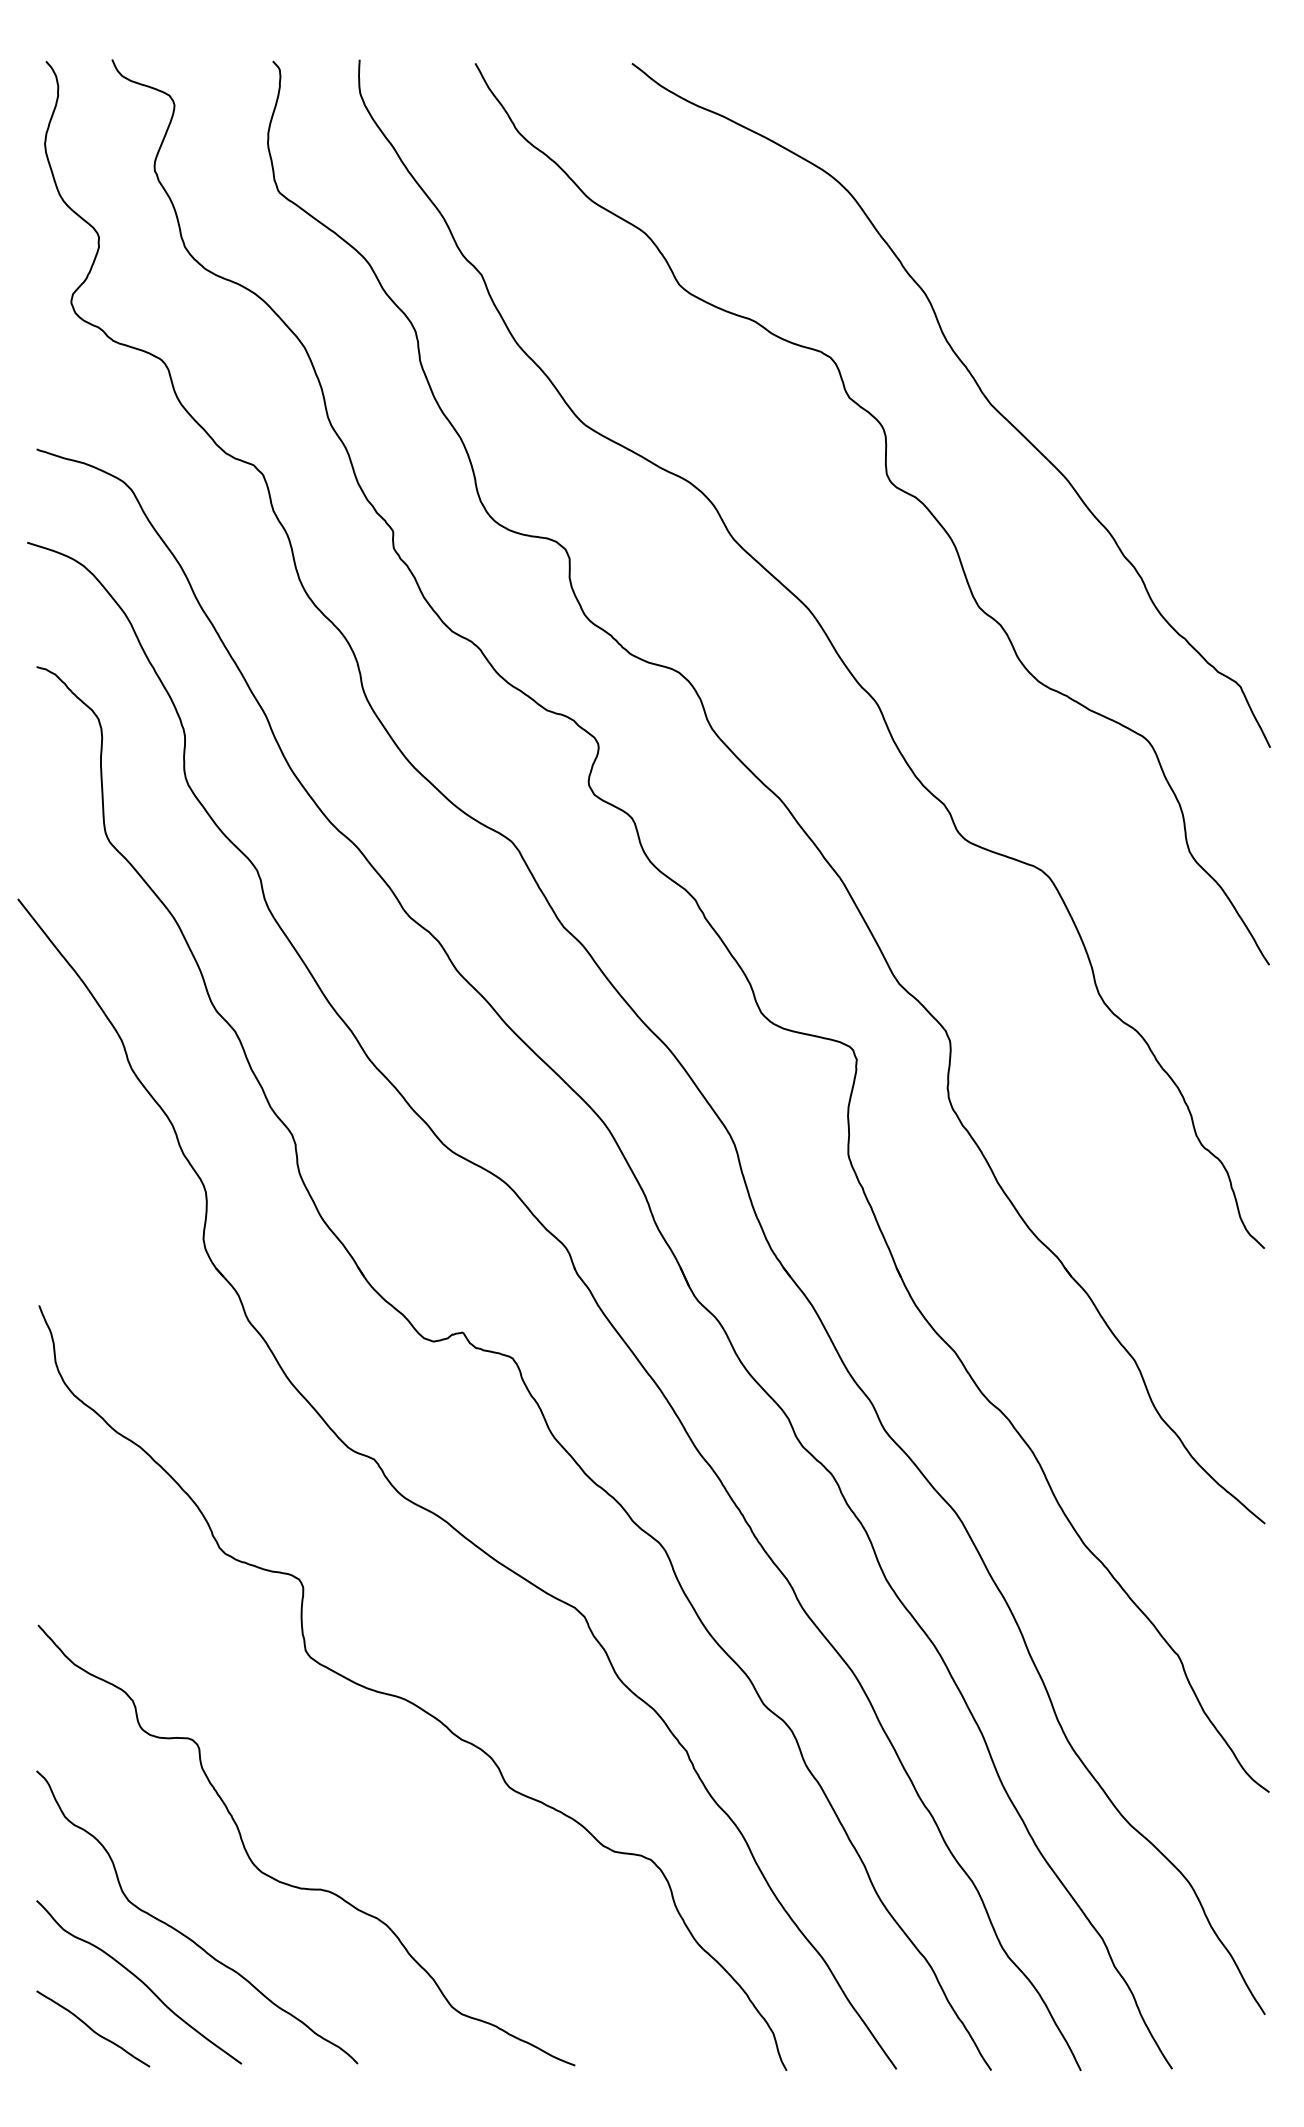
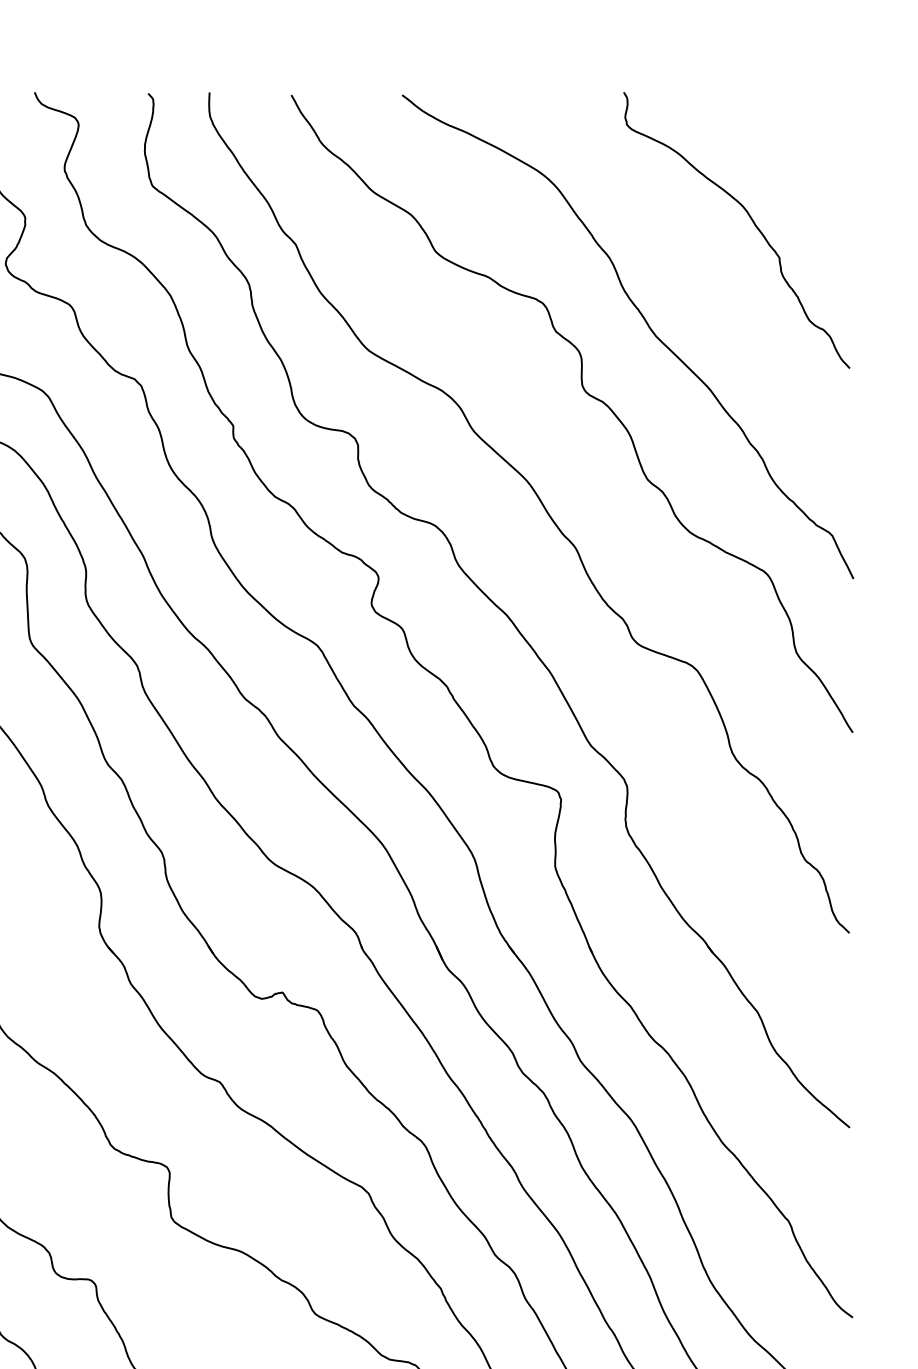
curve: (1125, 239) -> (751, 219), added

